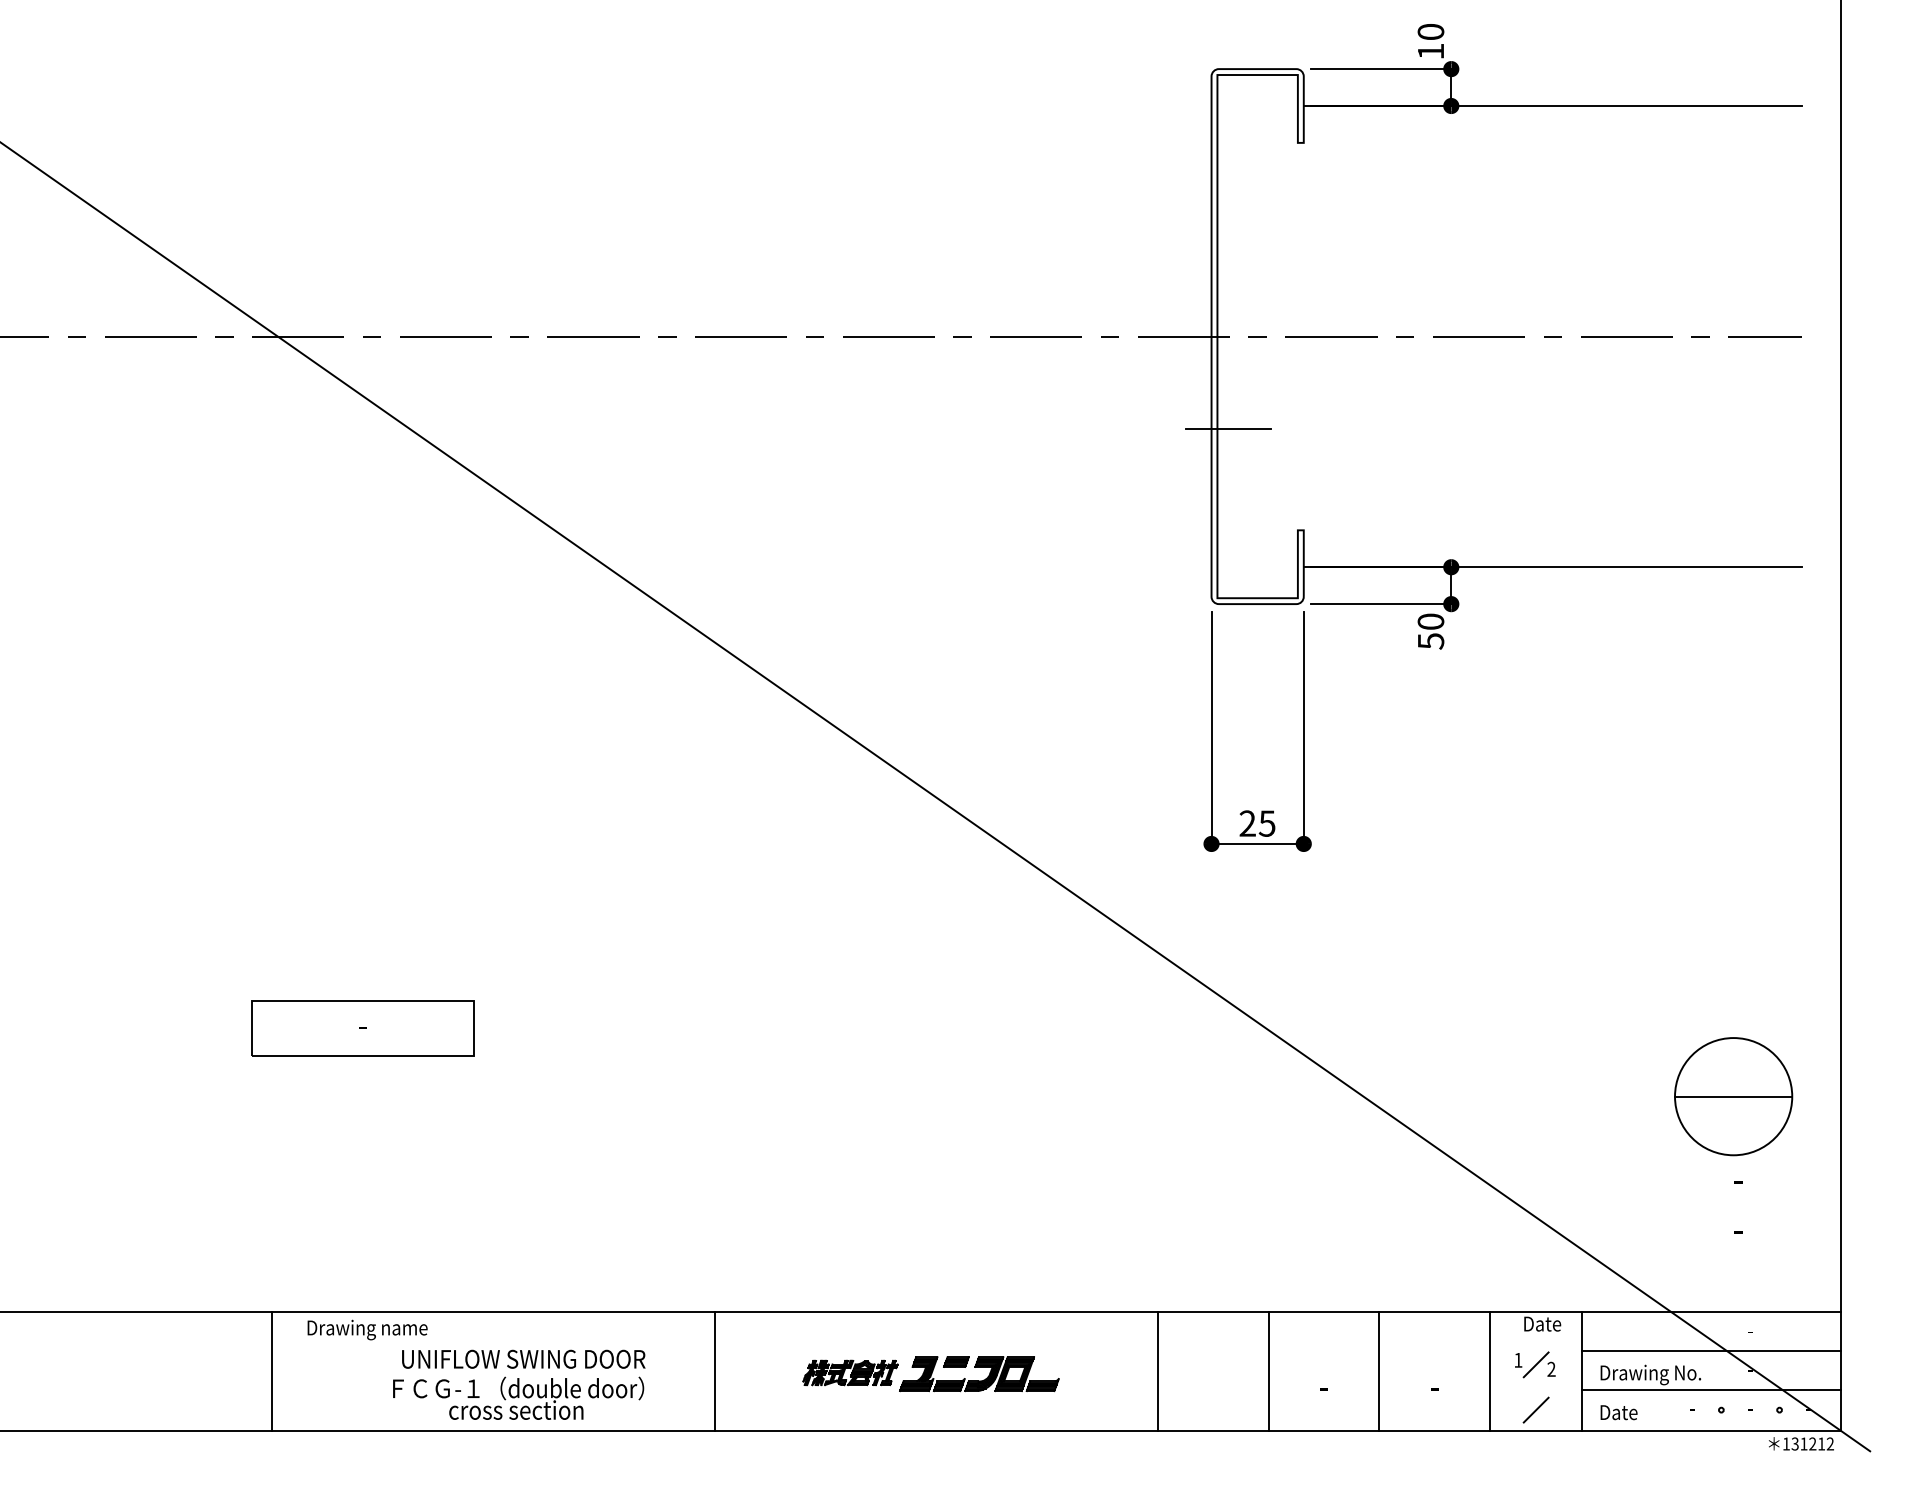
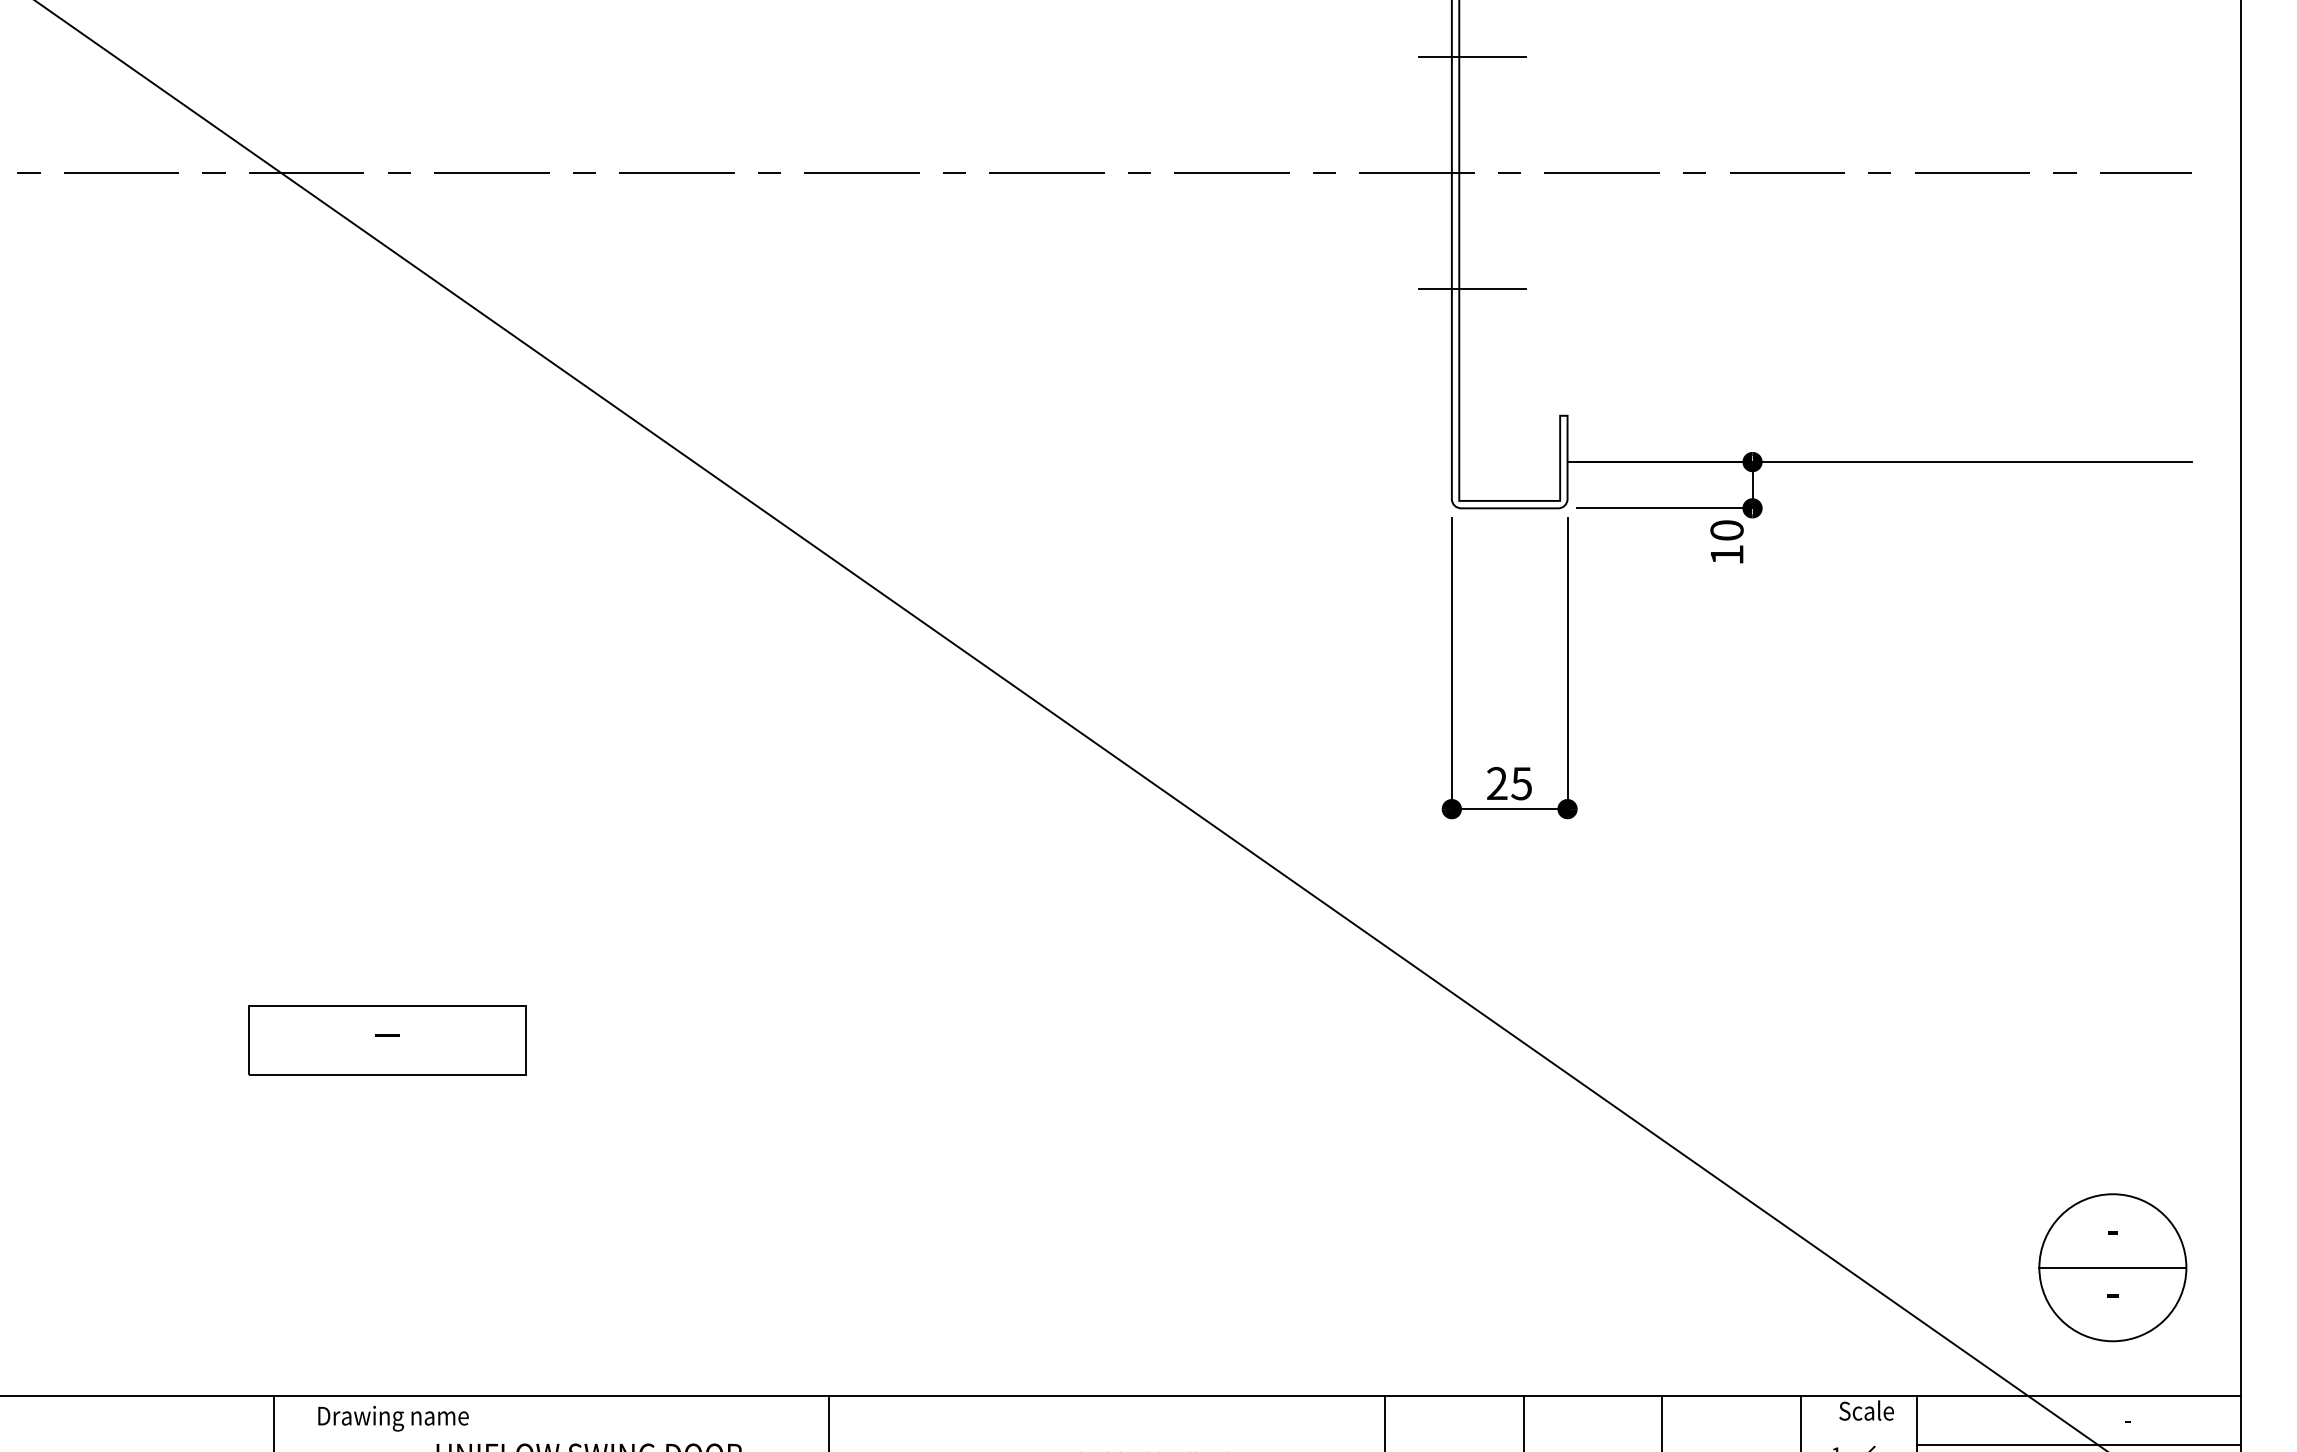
line: (1227, 244) -> (1471, 57), added
text: (1431, 641) -> (1727, 555), 50 -> 10
text: (362, 1026) -> (387, 1038), - -> －
part: (1733, 1096) -> (2112, 1267), moved
text: (1542, 1323) -> (1866, 1410), Date -> Scale

